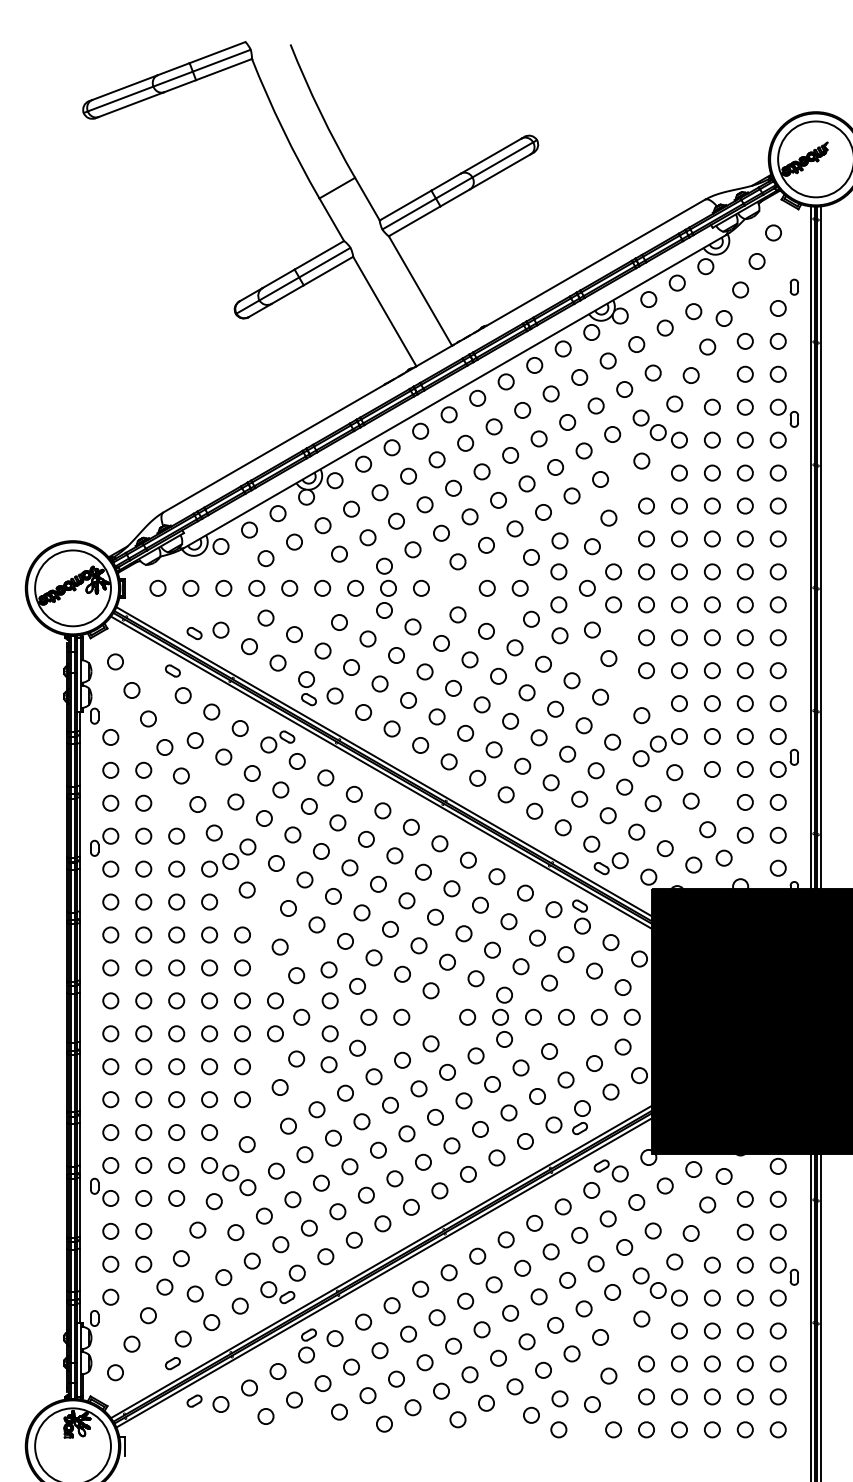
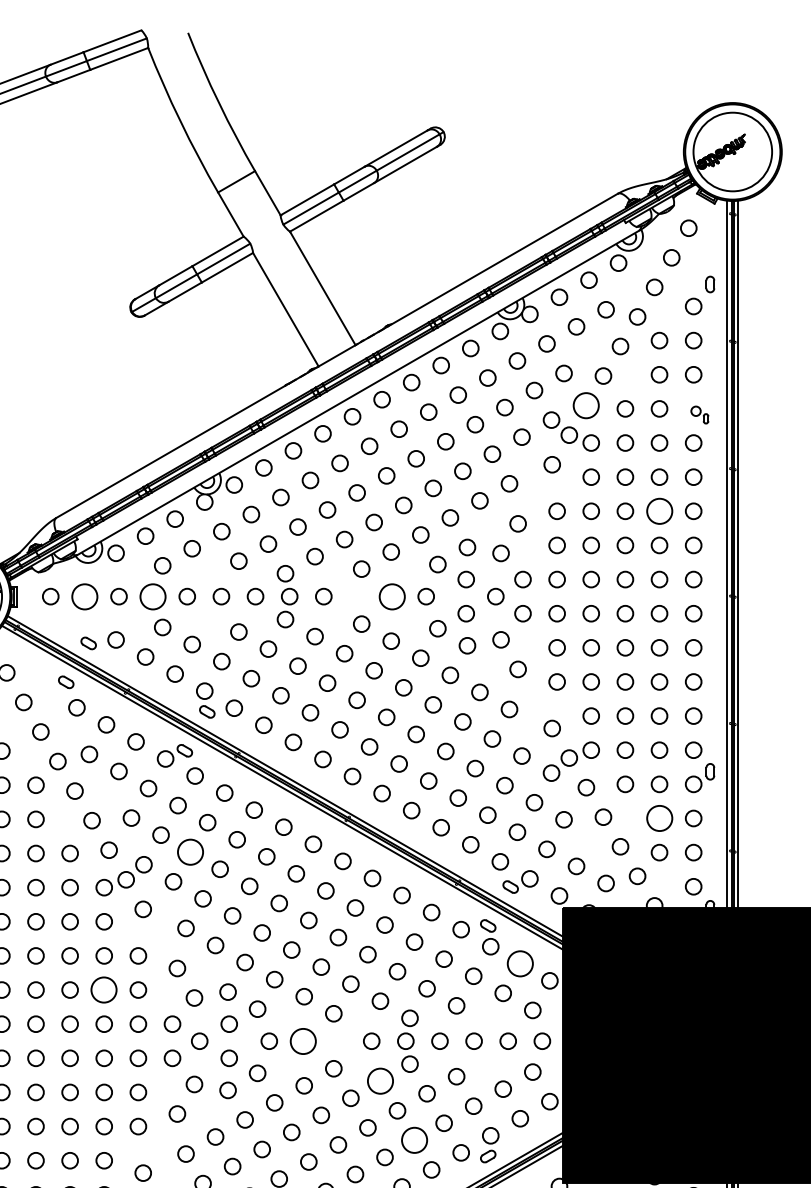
circle: (674, 403) -> (586, 405), size x1.6
part: (783, 412) -> (699, 414), size x0.6
circle: (744, 505) -> (658, 510), size x1.6
circle: (190, 587) -> (84, 595), size x1.6
circle: (256, 587) -> (152, 595), size x1.6
circle: (486, 587) -> (391, 595), size x1.6
circle: (744, 802) -> (658, 818), size x1.6
circle: (292, 834) -> (190, 851), size x1.6
circle: (610, 942) -> (519, 963), size x1.6
circle: (209, 967) -> (104, 989), size x1.6
circle: (401, 1016) -> (303, 1040), size x1.6
circle: (475, 1055) -> (379, 1080), size x1.6
circle: (508, 1112) -> (414, 1139), size x1.6

